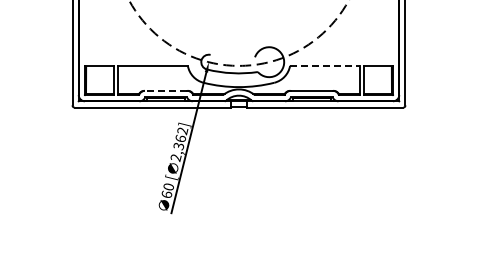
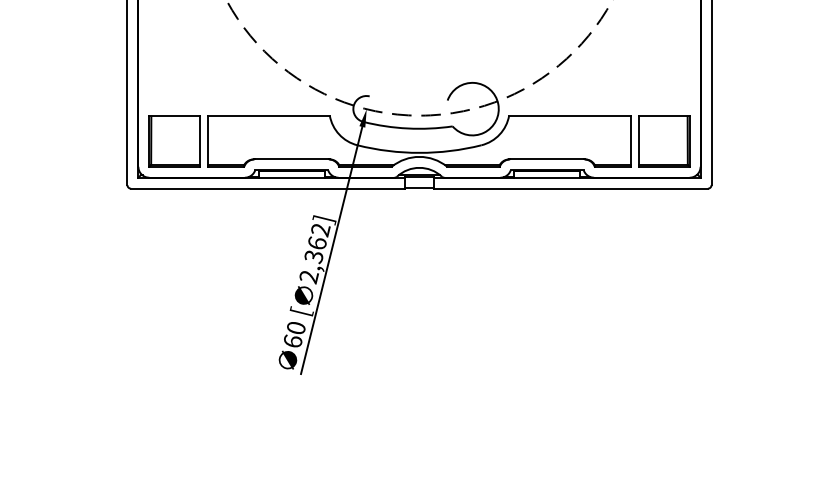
line: (324, 65) -> (569, 114), dashed -> solid
line: (165, 90) -> (290, 158), dashed -> solid

